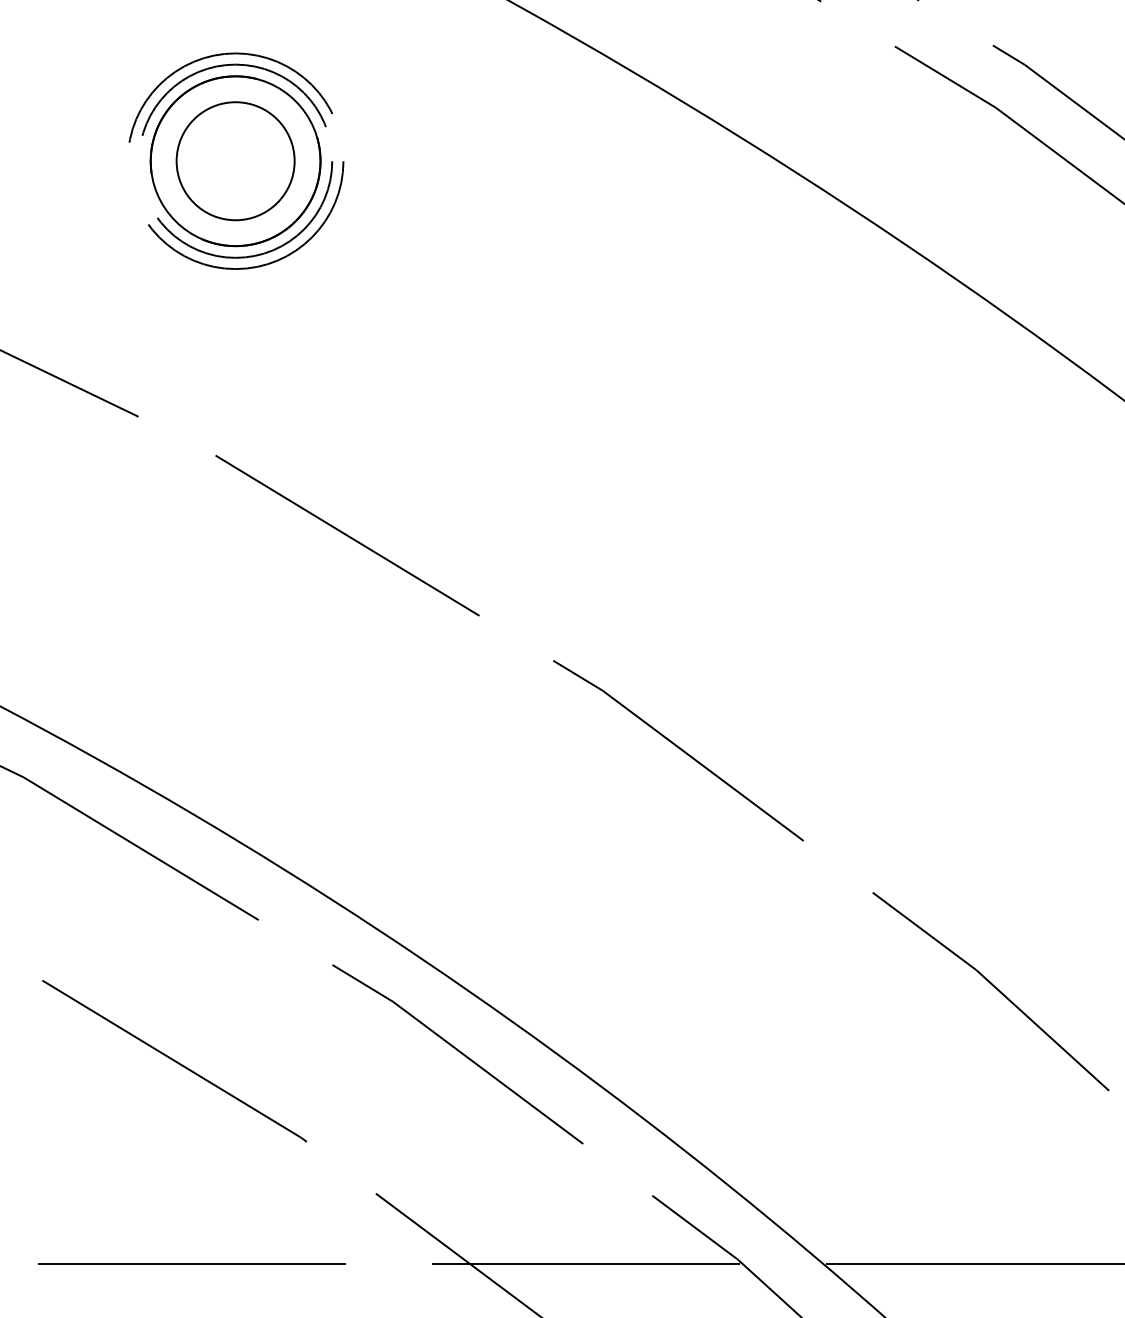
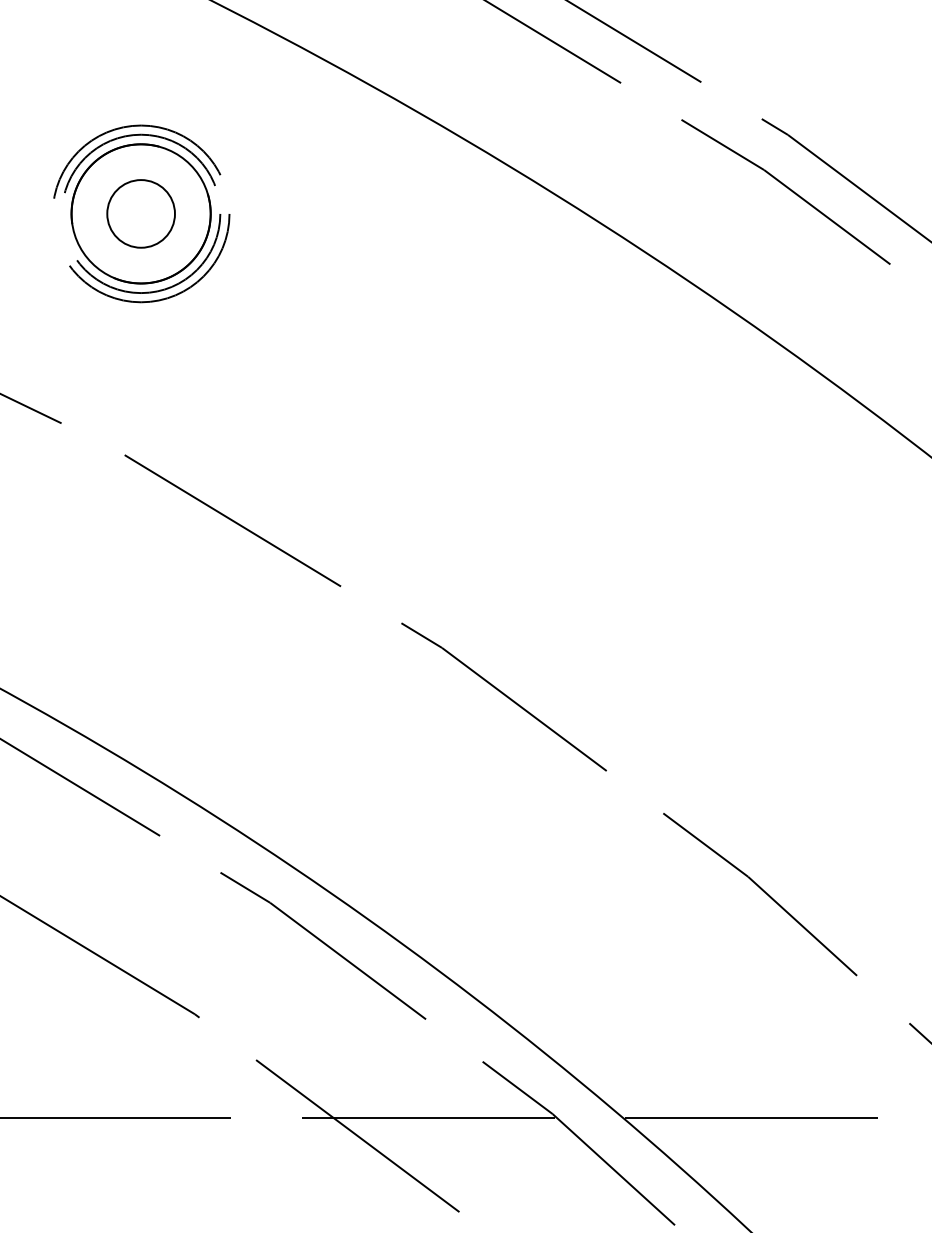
circle: (234, 160) -> (140, 213), size x0.7

